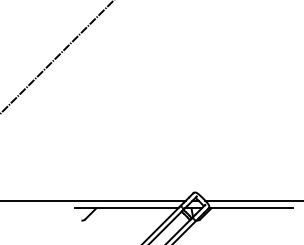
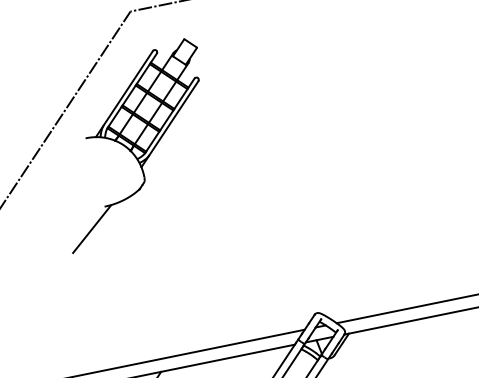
part: (107, 71) -> (133, 144), added

